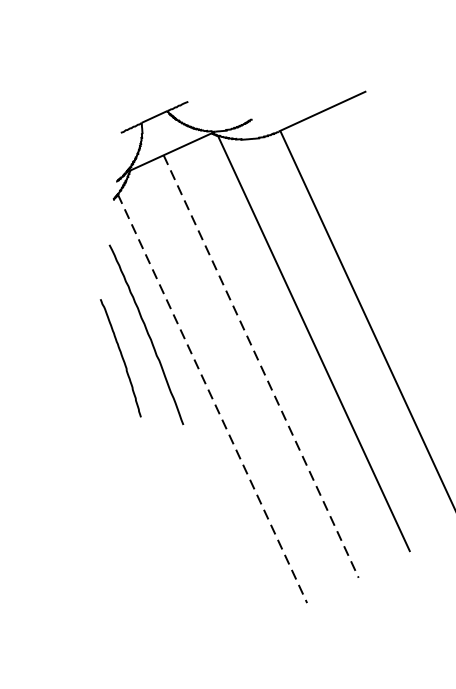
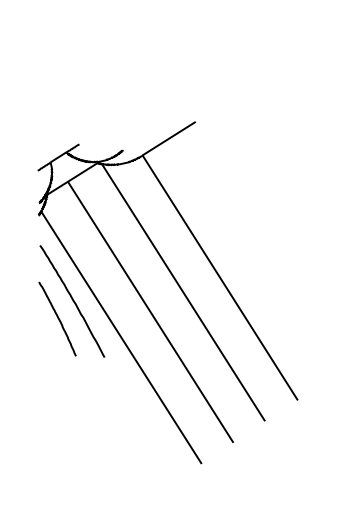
line: (260, 366) -> (150, 312), dashed -> solid
line: (212, 398) -> (121, 337), dashed -> solid

